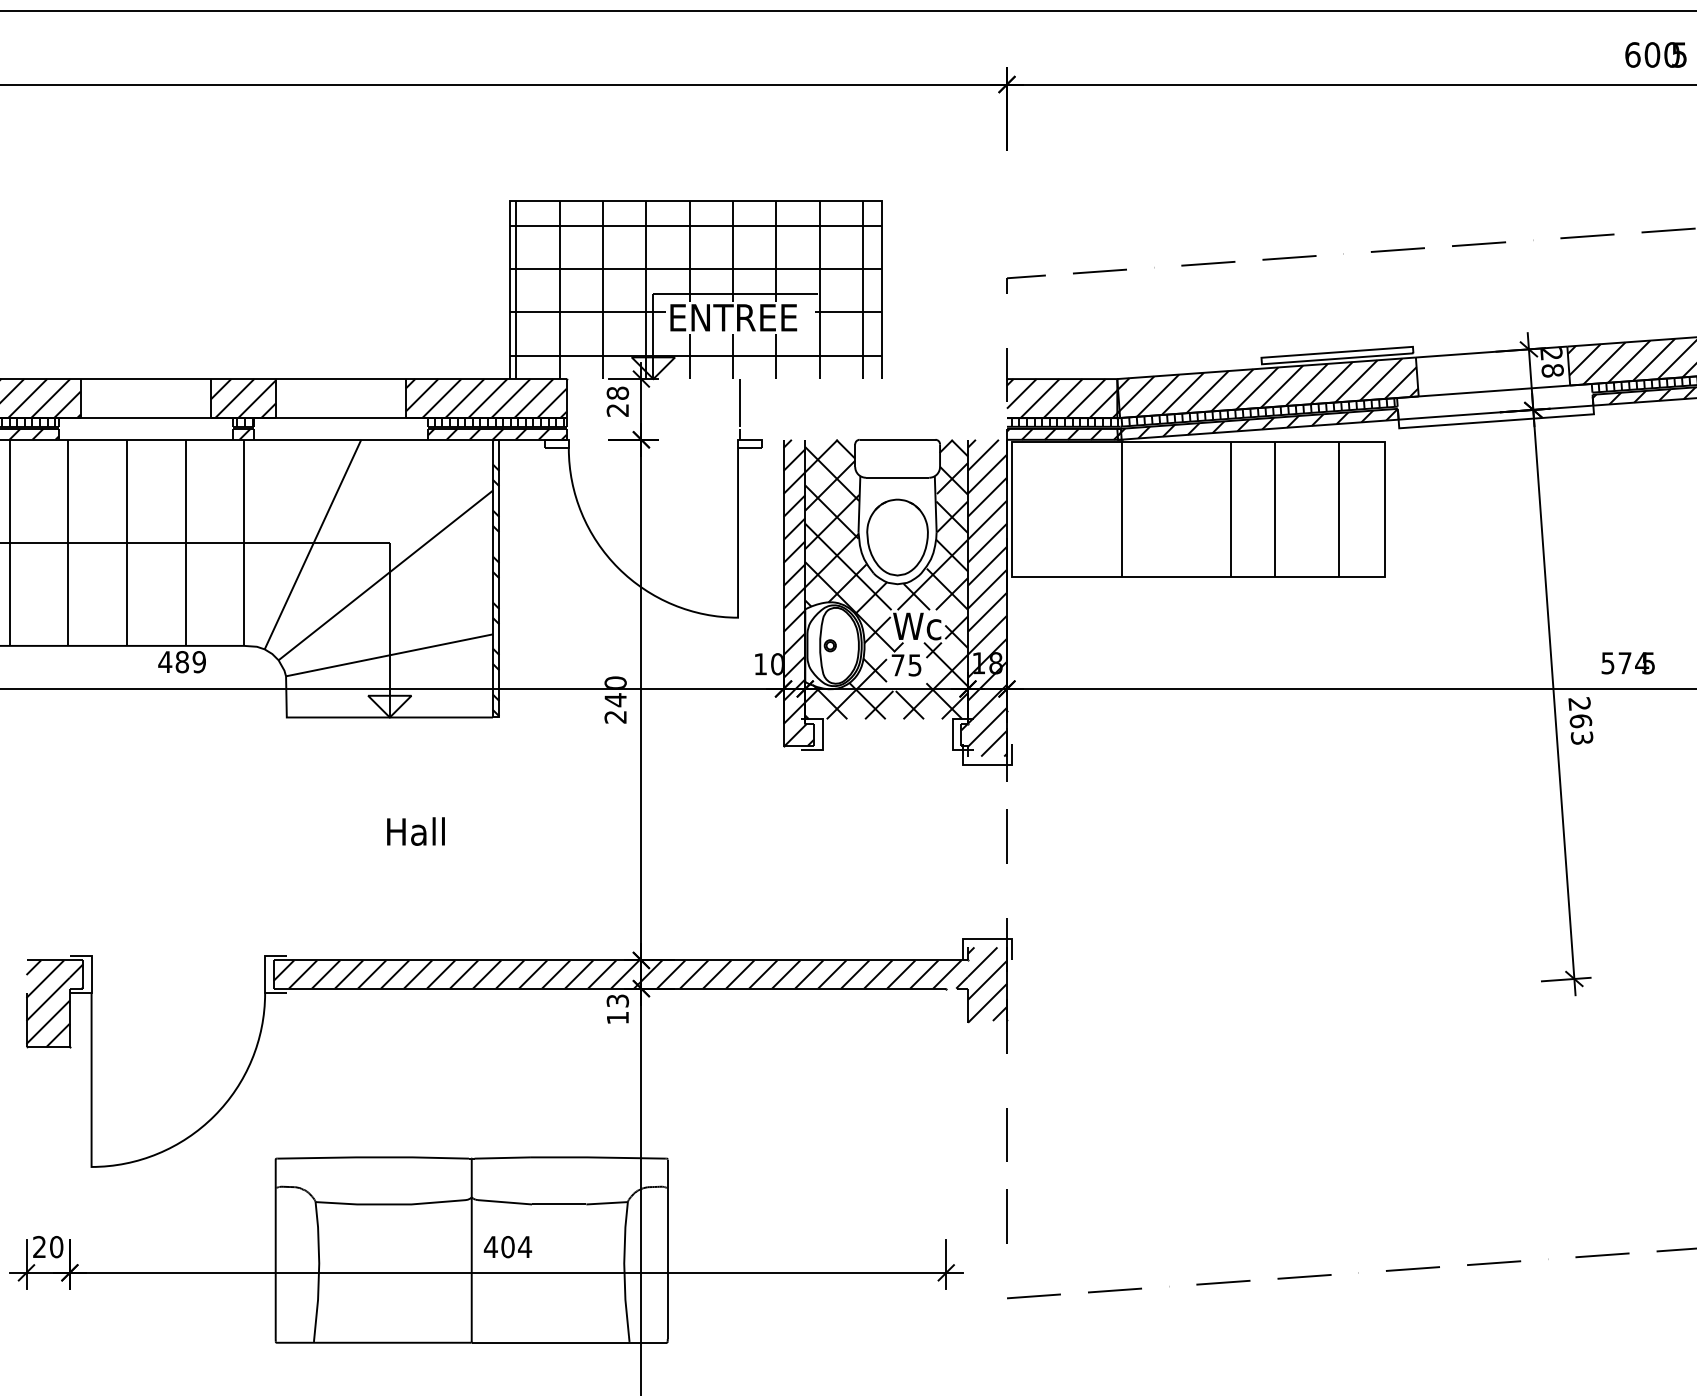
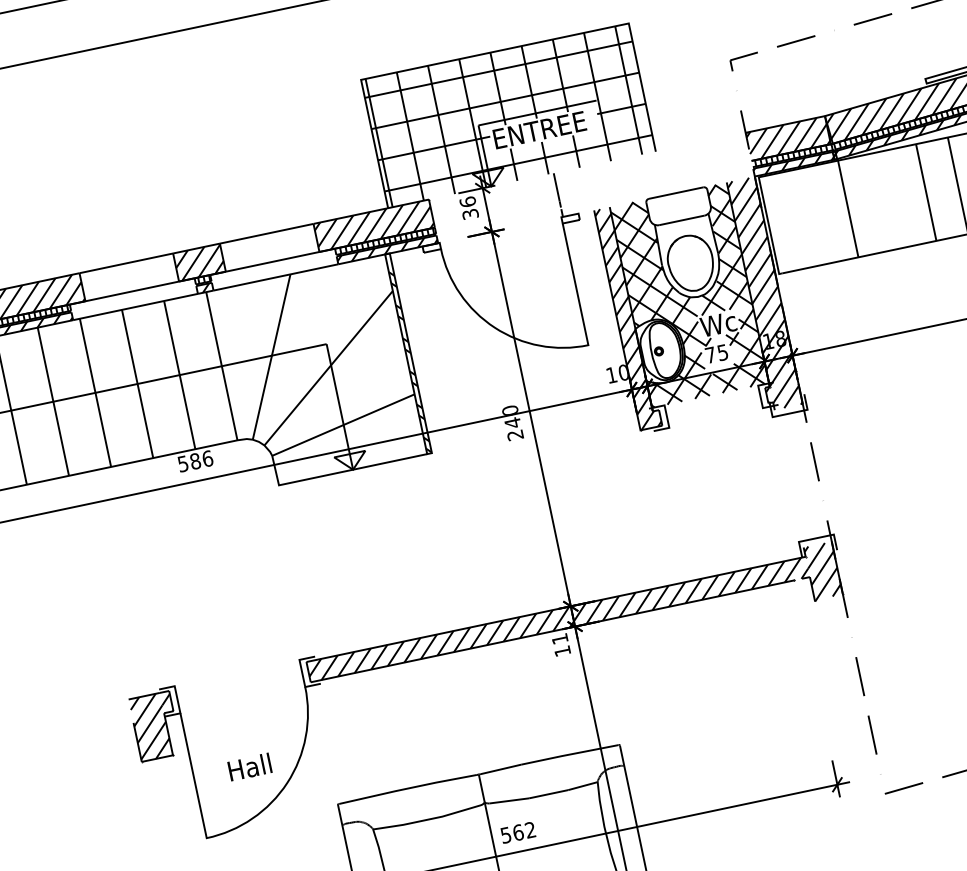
text: (617, 401) -> (468, 207), 28 -> 36
text: (182, 662) -> (195, 461), 489 -> 586
text: (415, 831) -> (249, 767), moved
text: (617, 1000) -> (559, 638), 13 -> 11
text: (507, 1246) -> (517, 832), 404 -> 562

